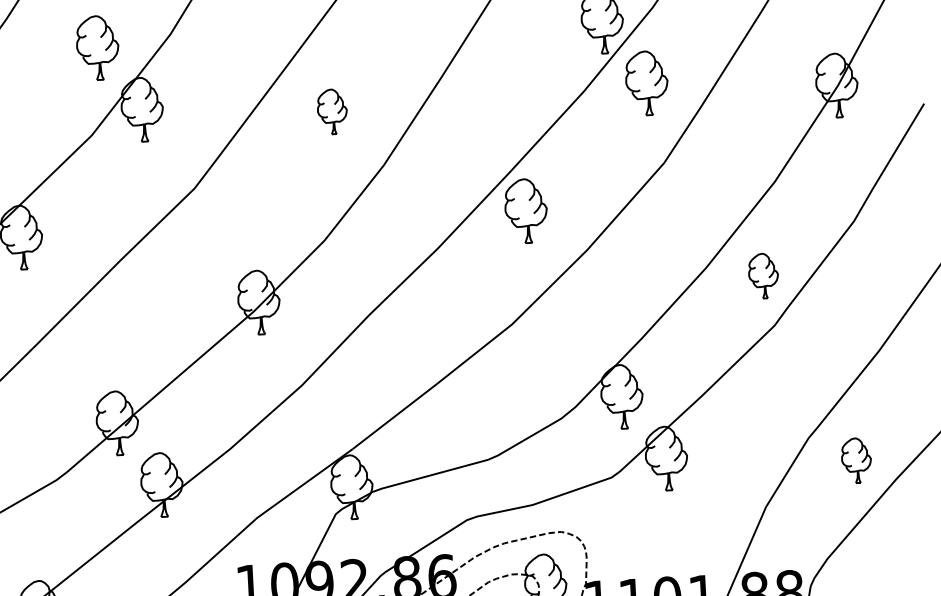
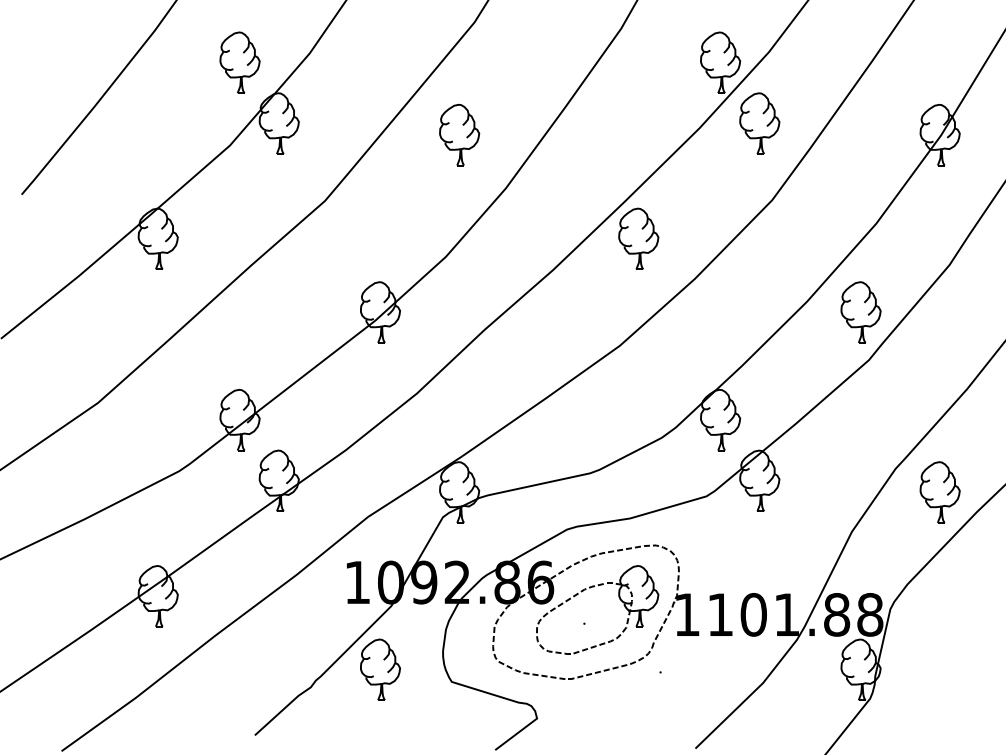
part: (332, 111) -> (459, 134), size x1.43
part: (763, 276) -> (860, 312), size x1.43
part: (855, 460) -> (939, 492), size x1.43

